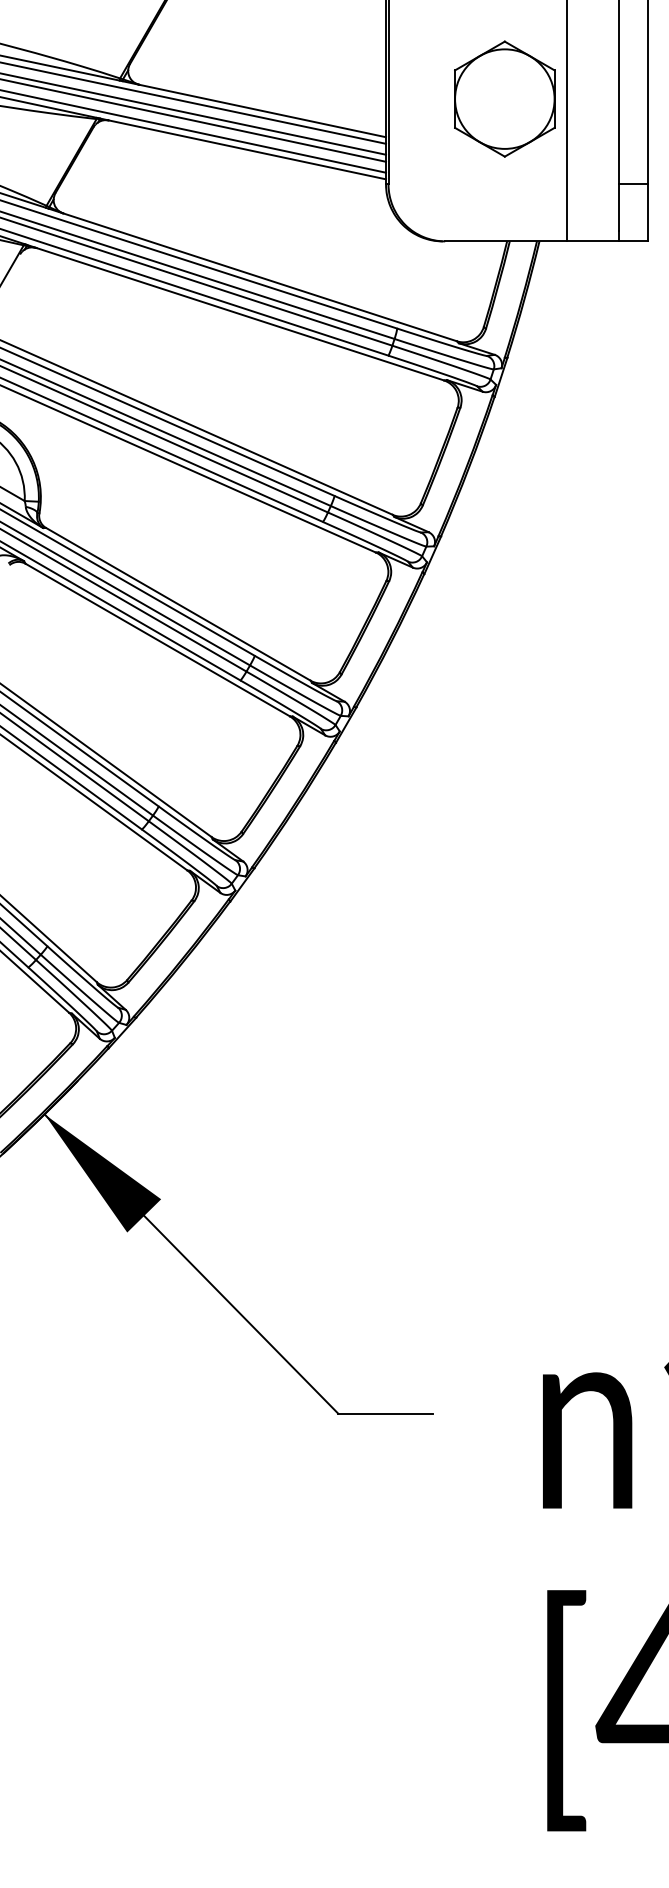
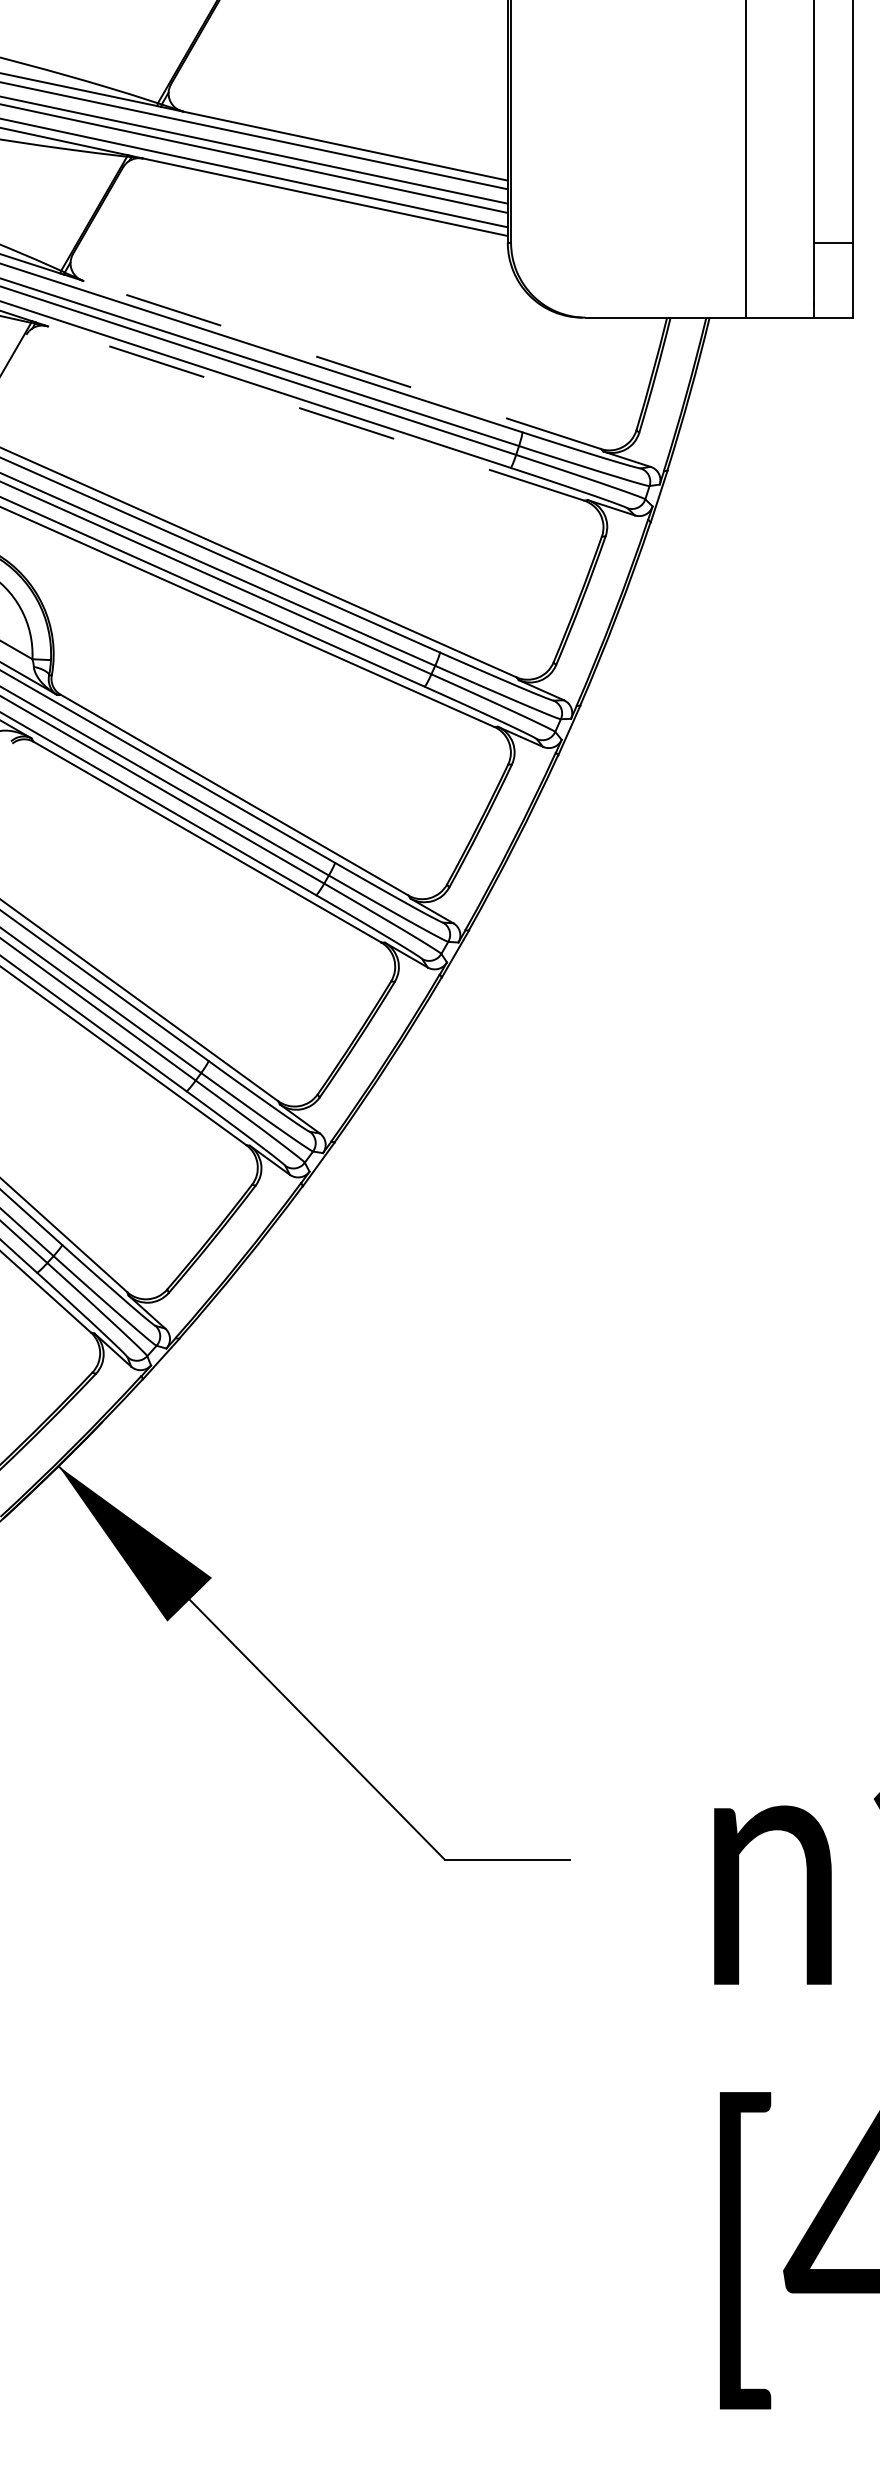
part: (504, 98) -> (663, 129), removed
line: (260, 277) -> (342, 365), solid -> dashed
line: (239, 314) -> (315, 413), solid -> dashed

